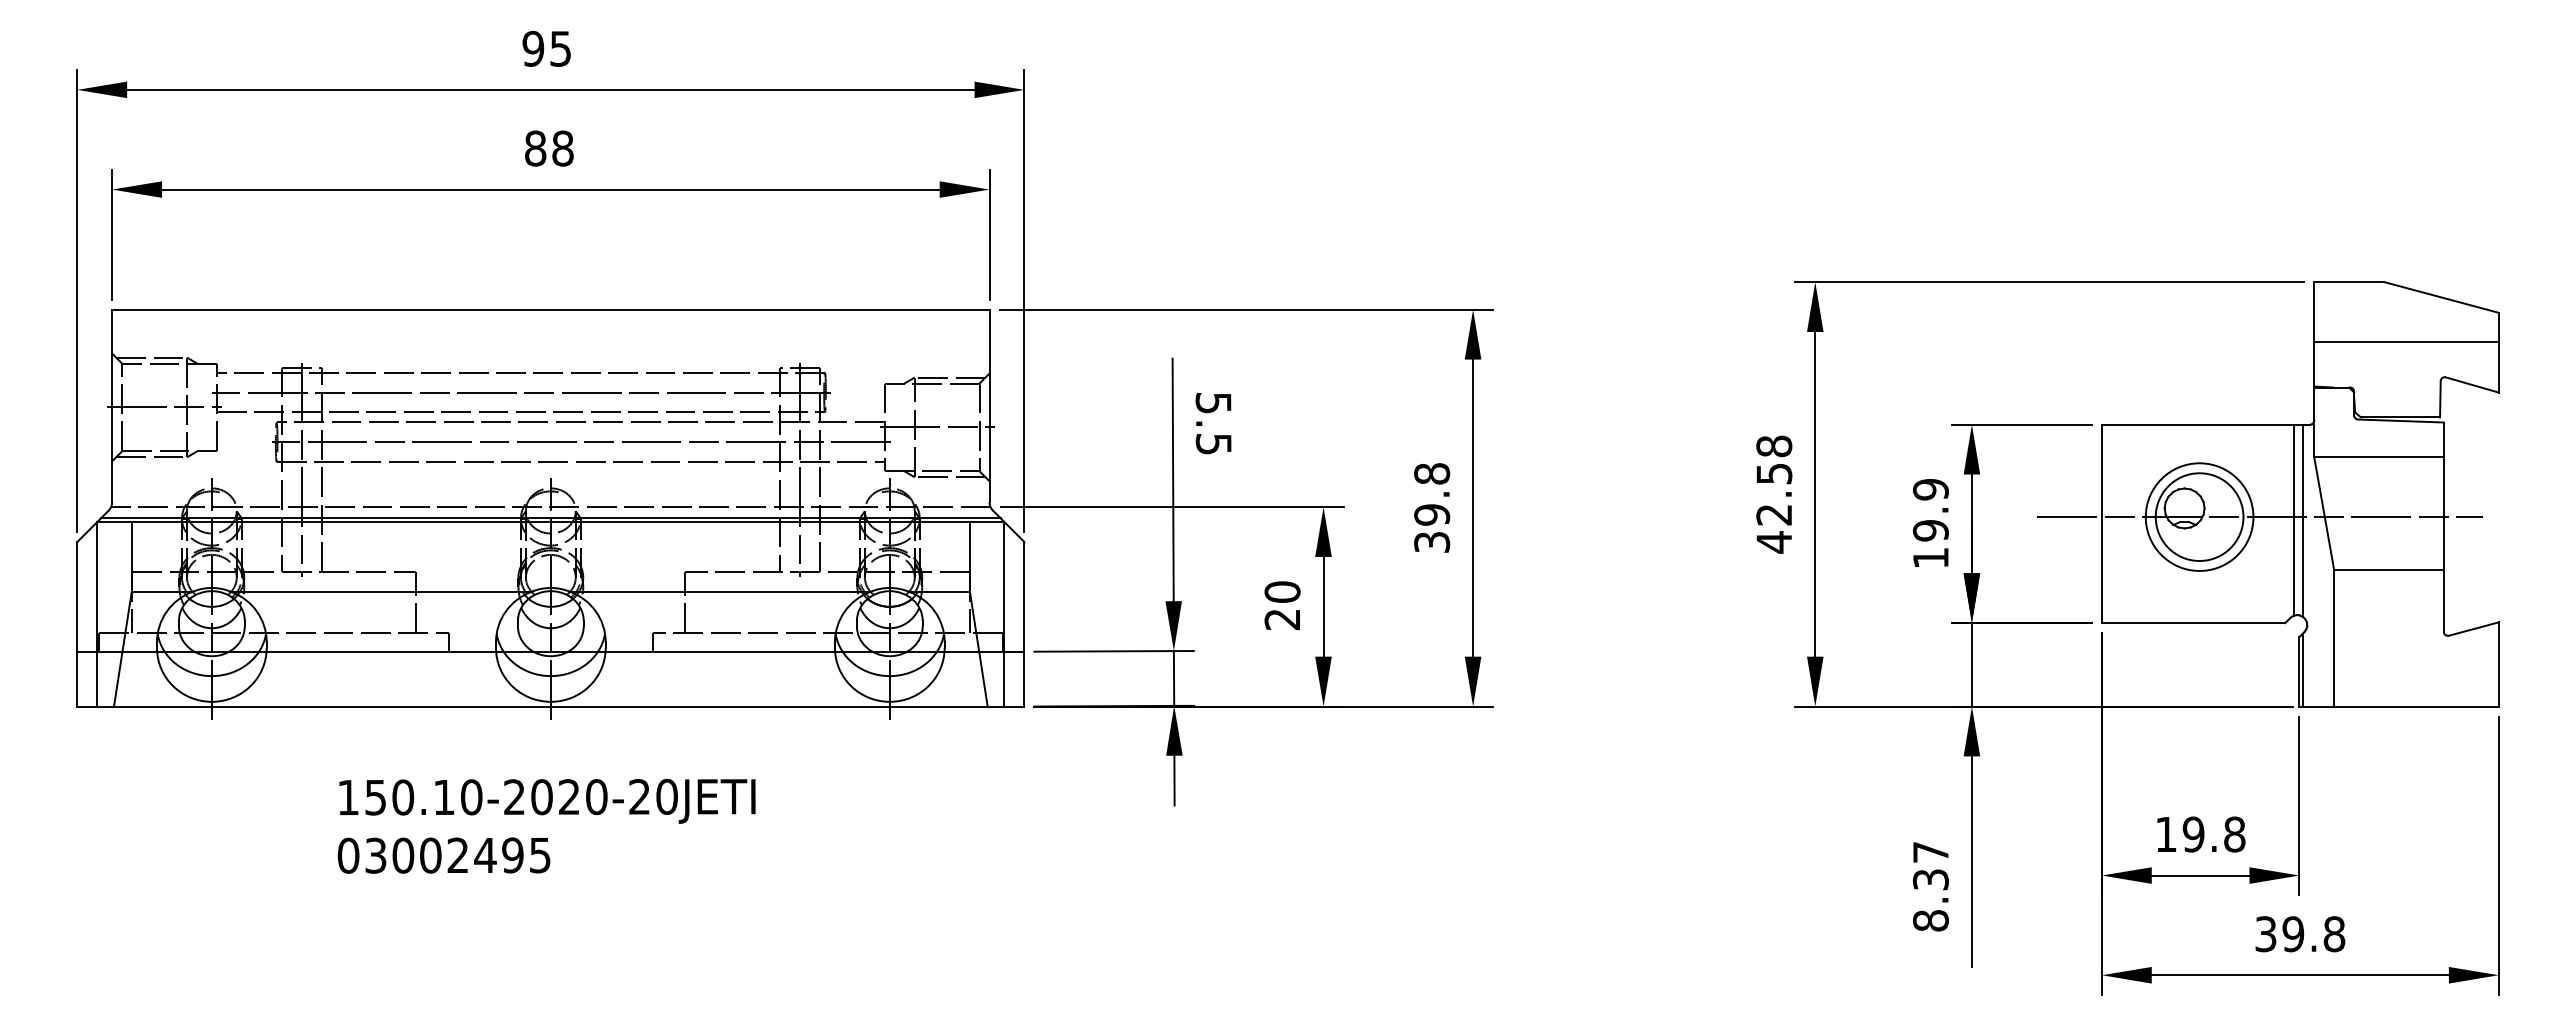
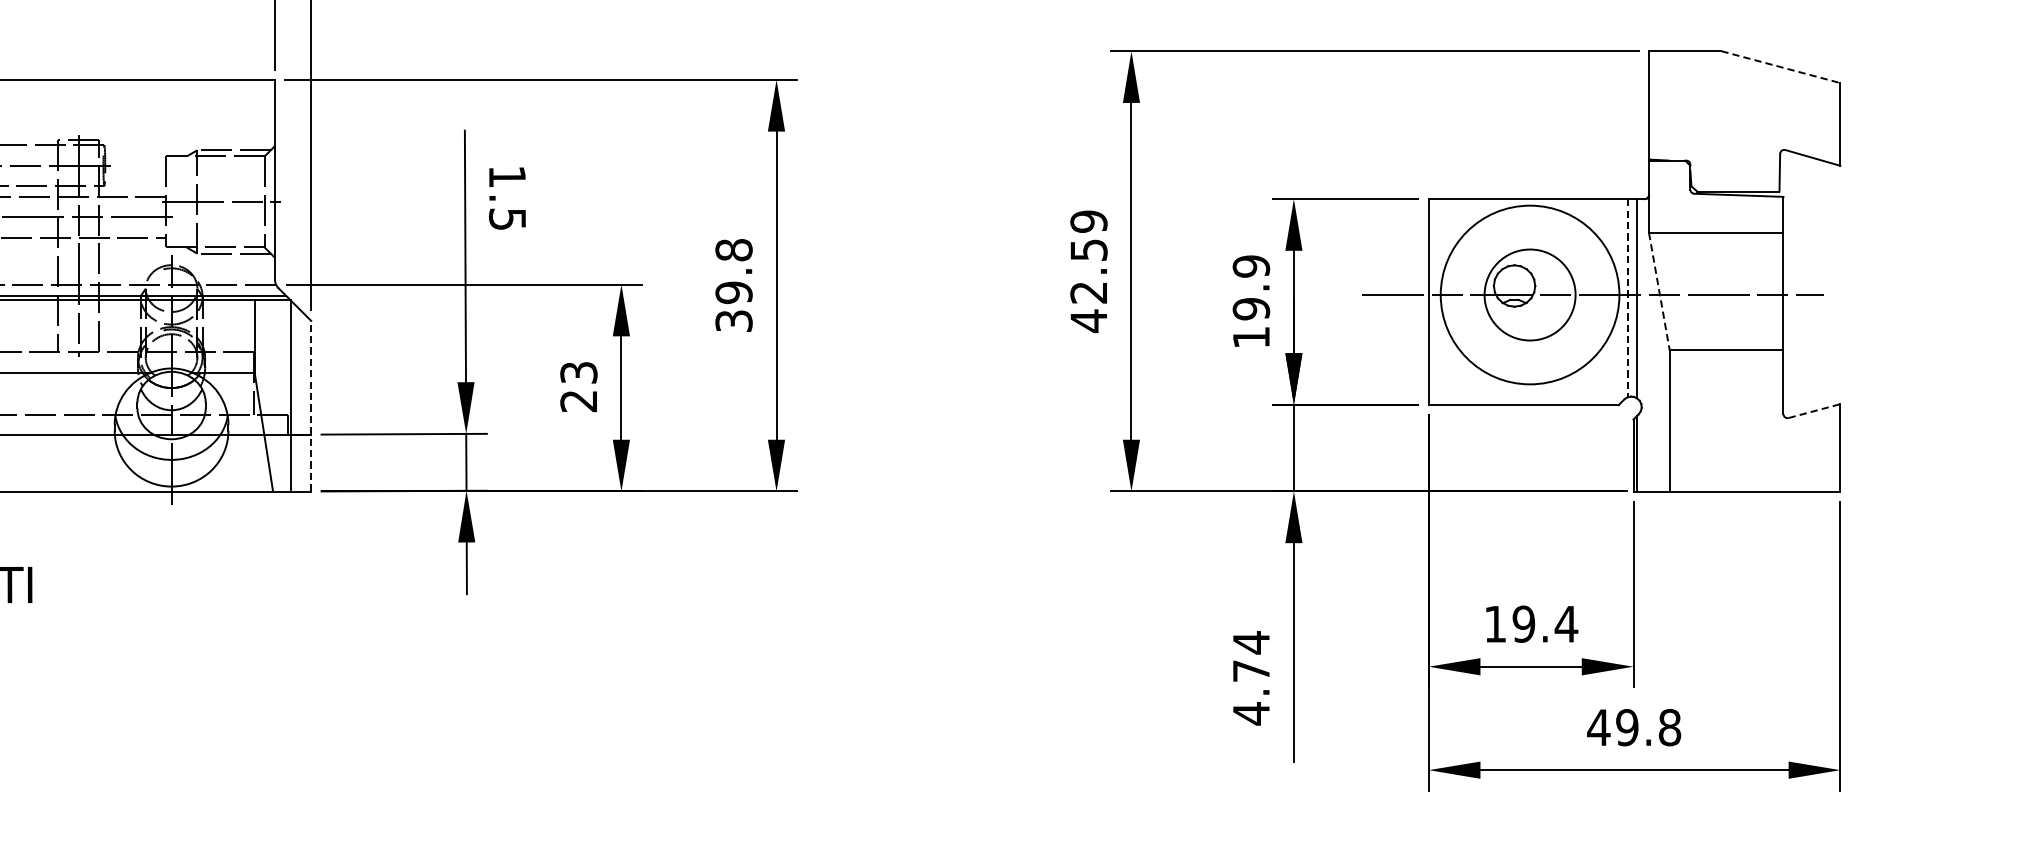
line: (2441, 297) -> (1780, 67), solid -> dashed
line: (2406, 341) -> (1744, 112), removed
text: (1213, 403) -> (507, 177), 5.5 -> 1.5
text: (1774, 446) -> (1089, 221), 42.58 -> 42.59
line: (2324, 514) -> (1659, 292), solid -> dashed
circle: (2199, 516) -> (1529, 294), size x1.6
line: (2294, 520) -> (1628, 298), solid -> dashed
text: (1282, 591) -> (578, 372), 20 -> 23
line: (1024, 623) -> (311, 405), solid -> dashed
line: (2473, 629) -> (1814, 411), solid -> dashed
text: (2234, 834) -> (1566, 624), 19.8 -> 19.4
text: (1930, 886) -> (1250, 678), 8.37 -> 4.74
text: (2265, 934) -> (1598, 727), 39.8 -> 49.8

